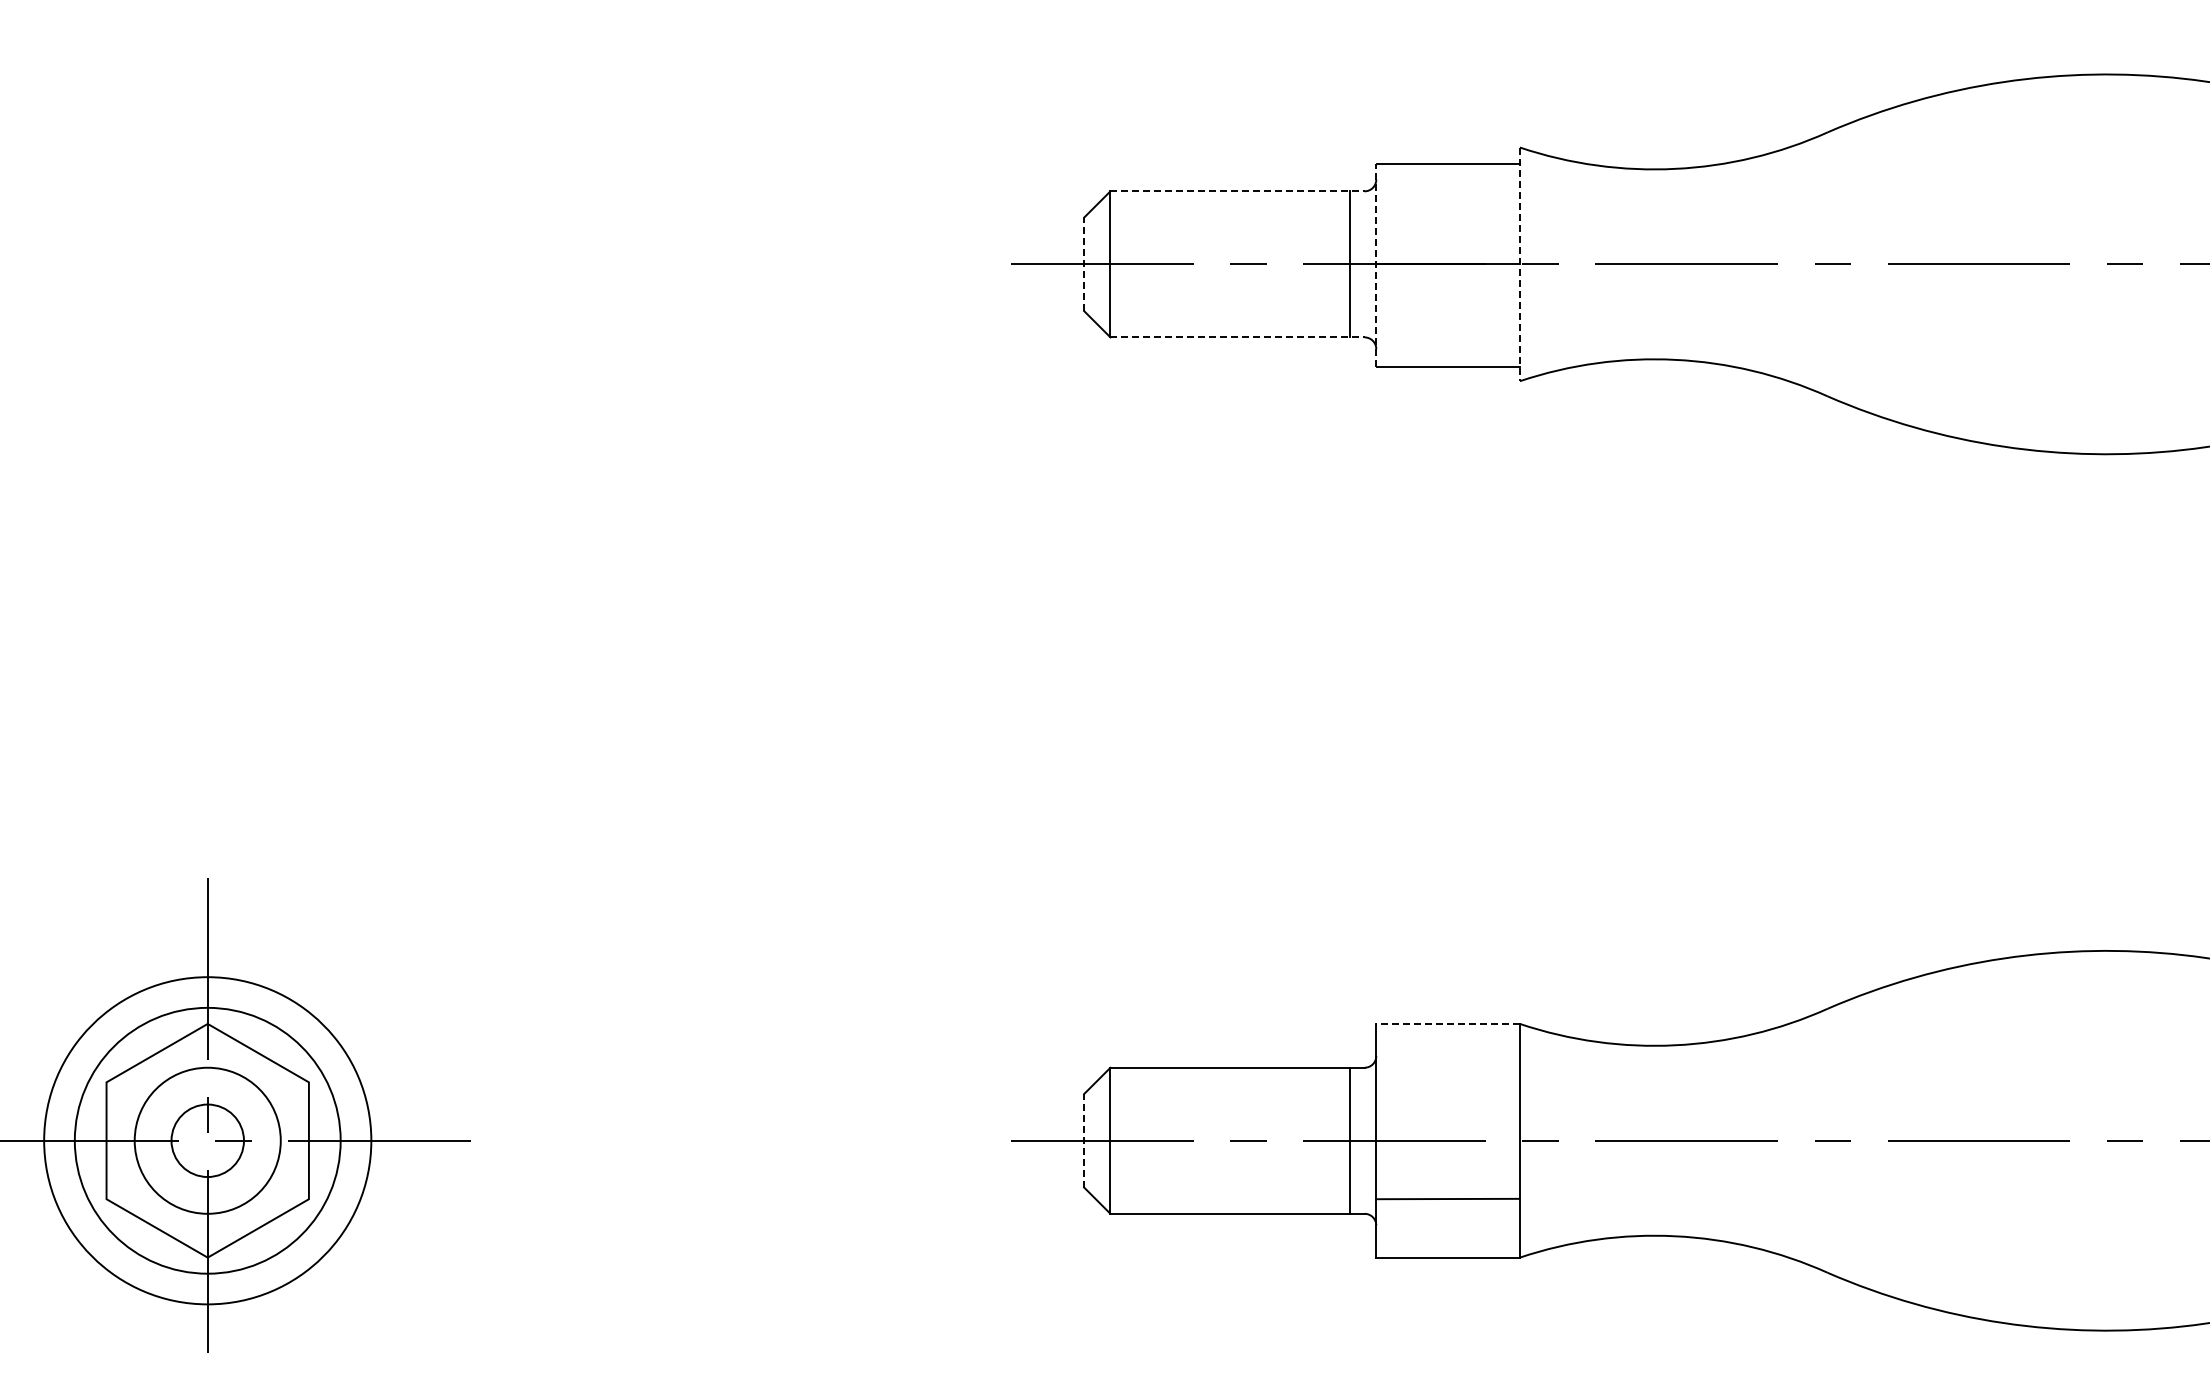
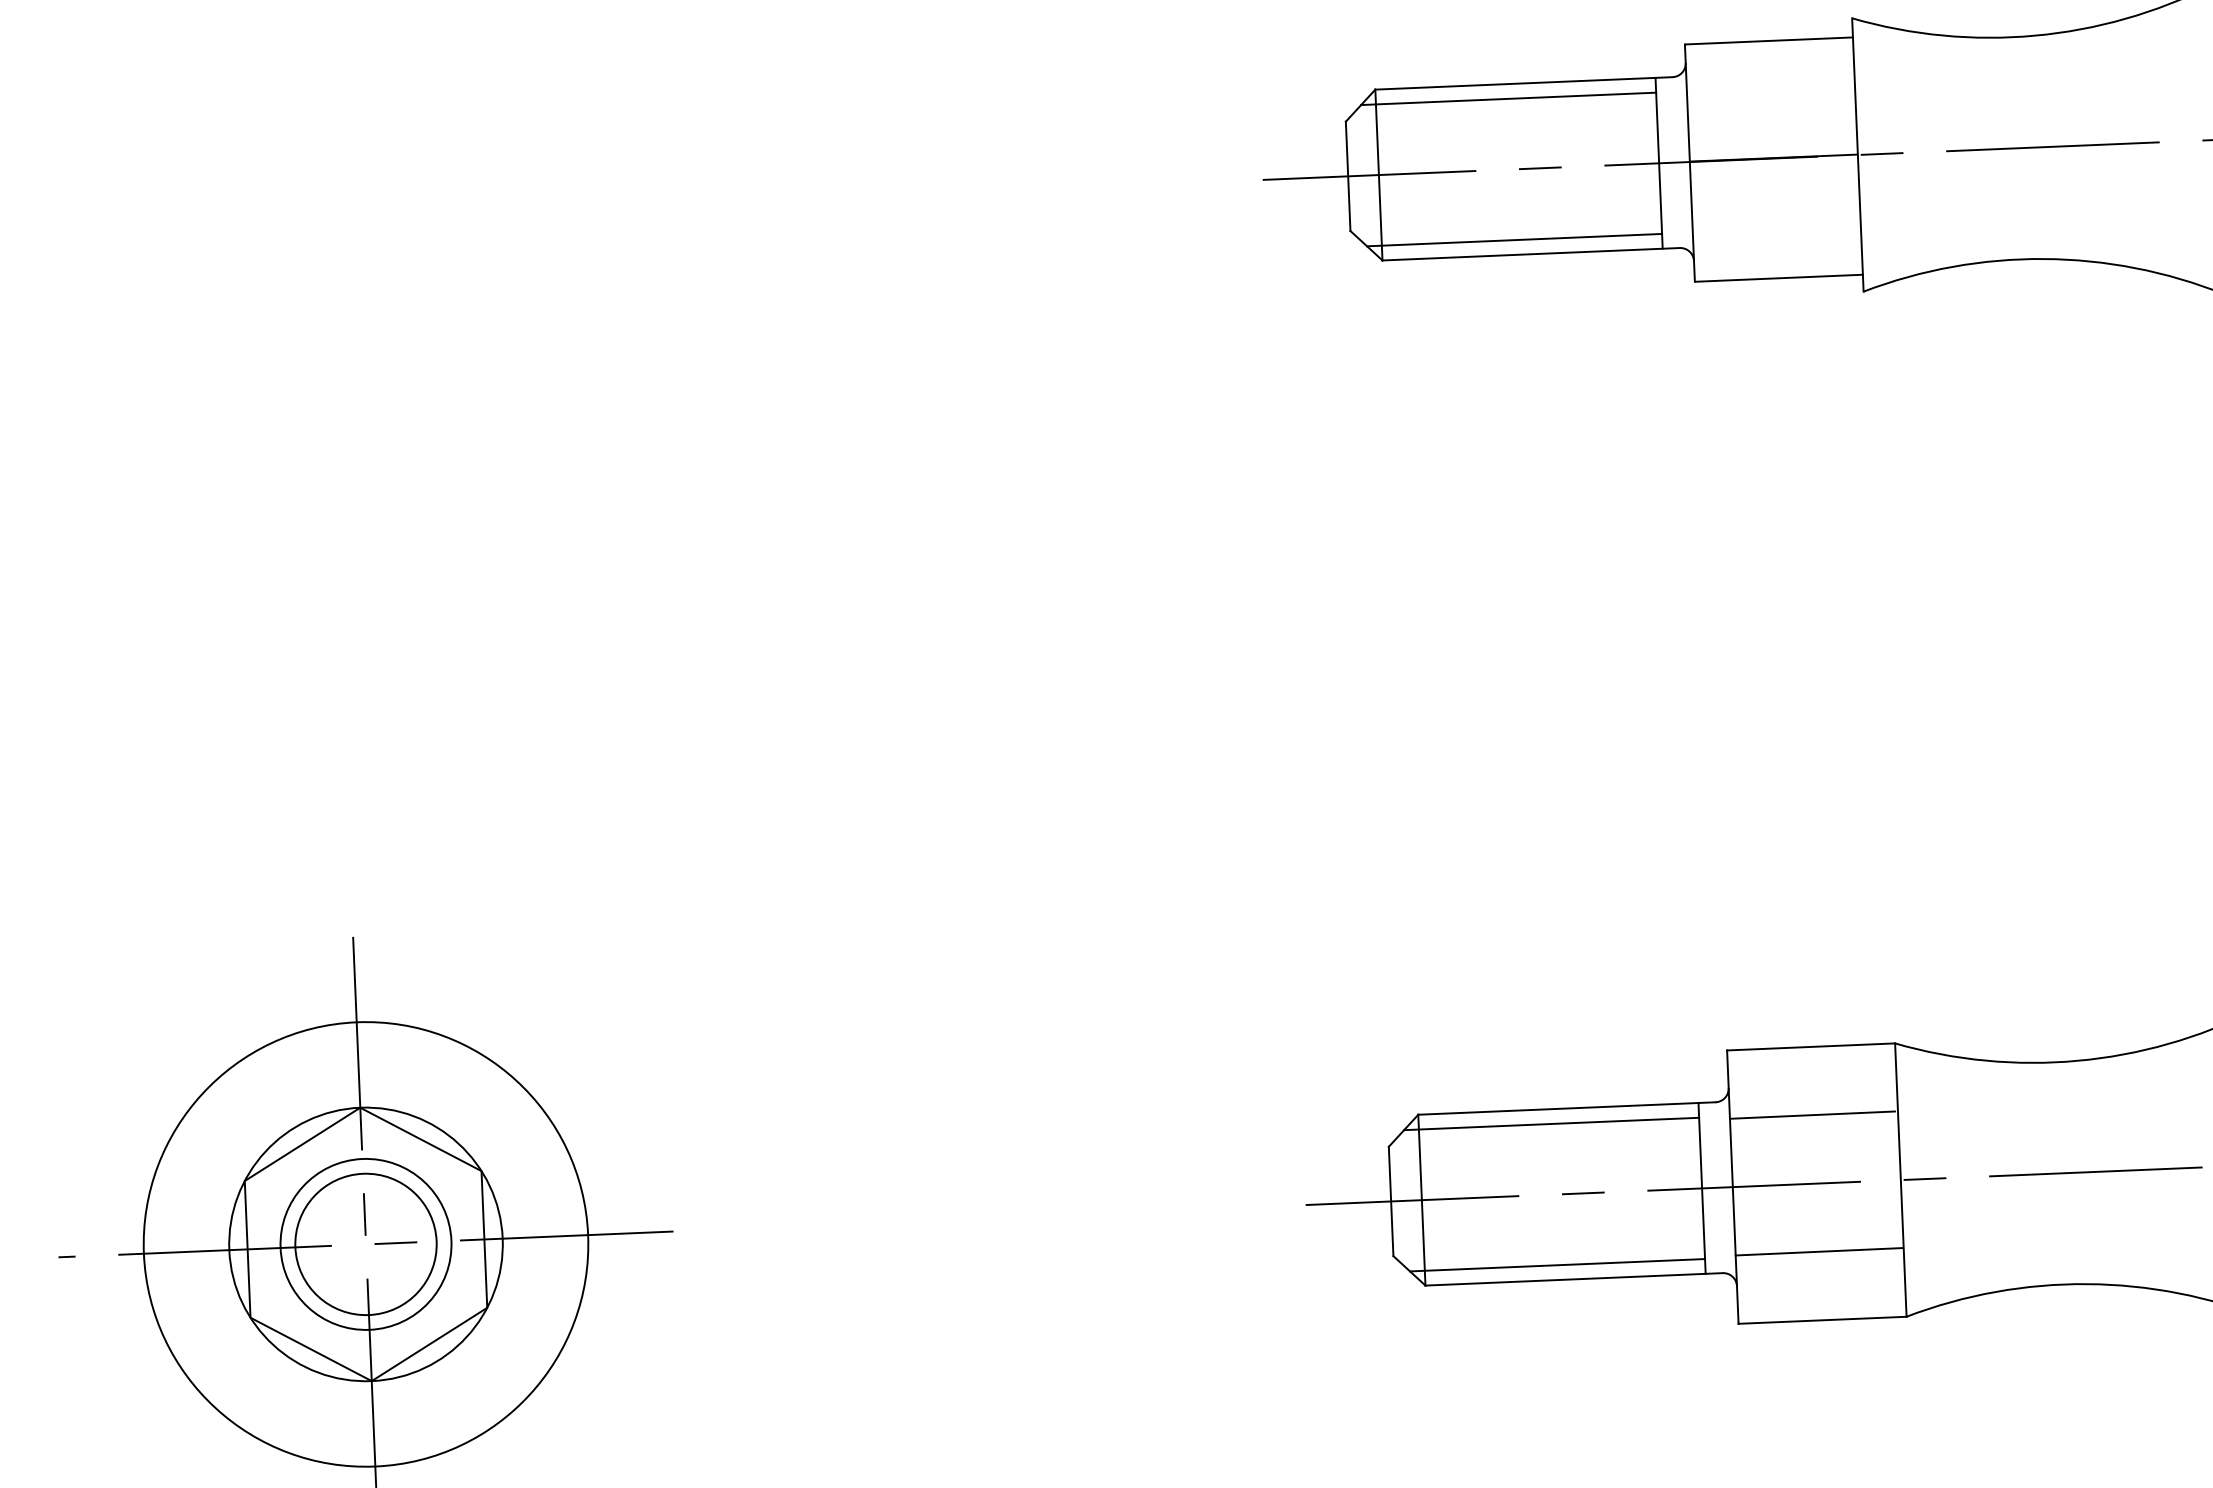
line: (1238, 191) -> (1525, 83), dashed -> solid
line: (1223, 204) -> (1508, 99), added
line: (1084, 264) -> (1348, 176), dashed -> solid
line: (1376, 264) -> (1690, 162), dashed -> solid
line: (1519, 264) -> (1857, 155), dashed -> solid
line: (1223, 324) -> (1514, 239), added
line: (1238, 337) -> (1532, 254), dashed -> solid
line: (1448, 1023) -> (1811, 1046), dashed -> solid
line: (1223, 1080) -> (1551, 1124), added
line: (1446, 1082) -> (1812, 1115), added
circle: (207, 1140) -> (365, 1244), size x0.71
circle: (207, 1140) -> (365, 1244), size x1.43
circle: (207, 1140) -> (365, 1244), size x1.67
line: (1084, 1140) -> (1391, 1201), dashed -> solid
line: (1223, 1201) -> (1557, 1265), added

